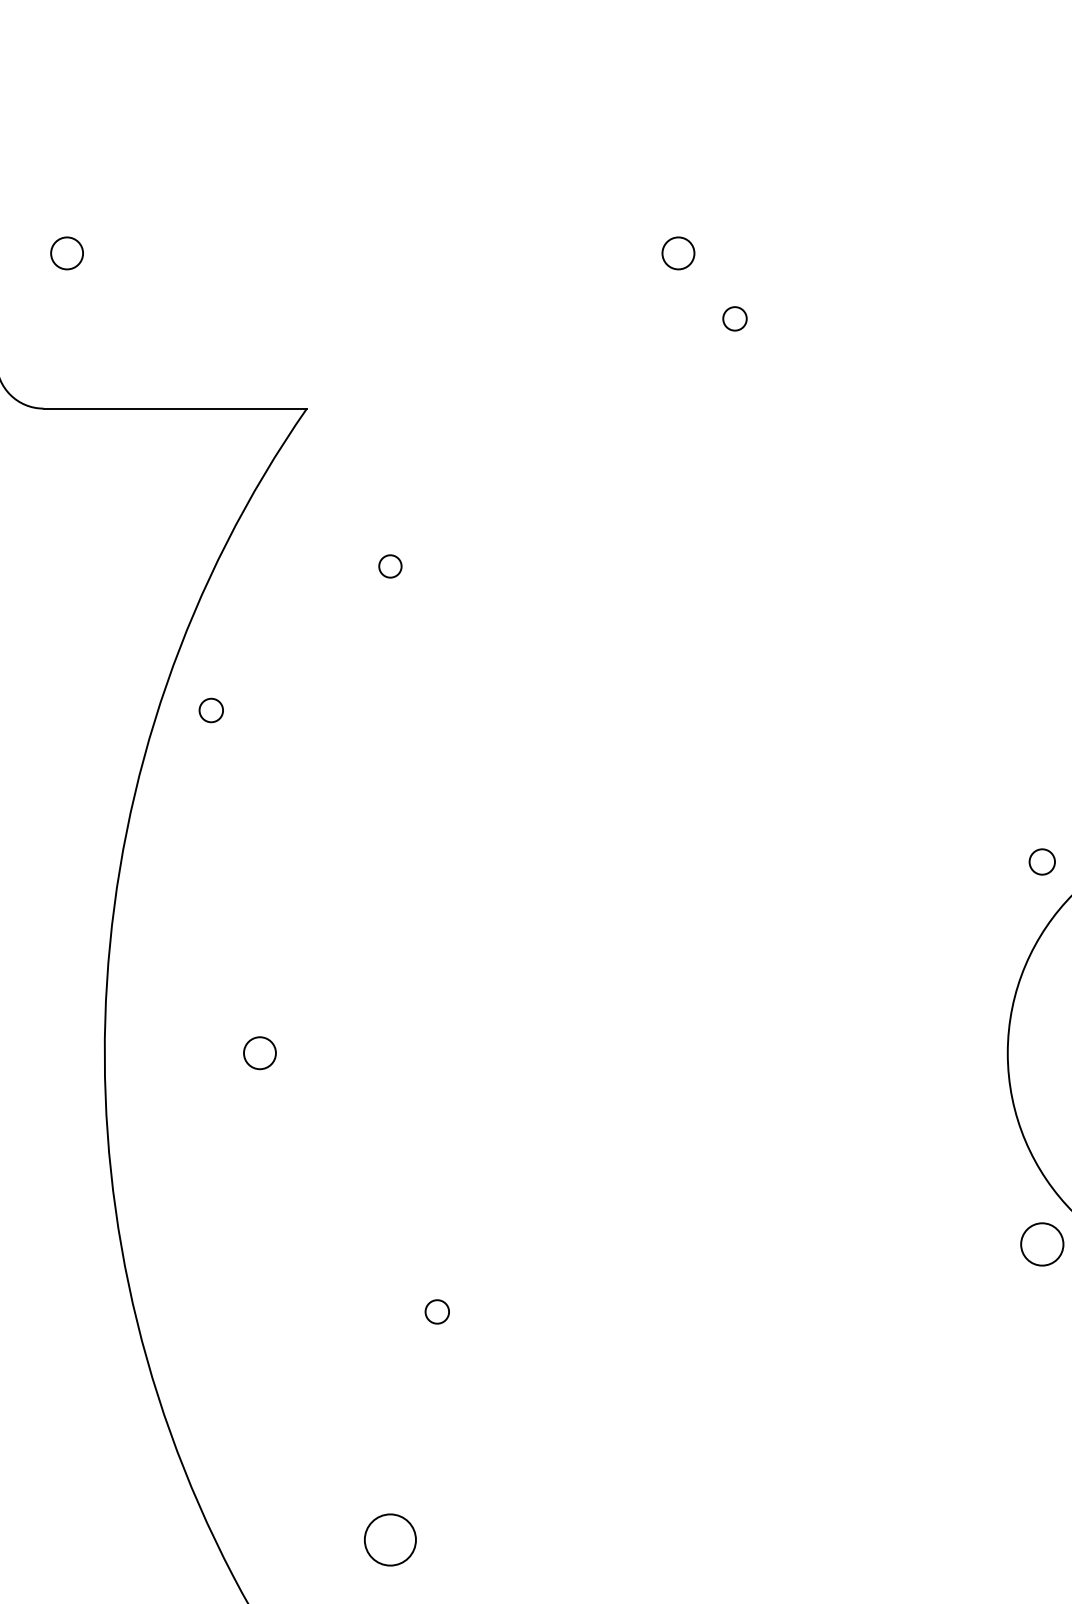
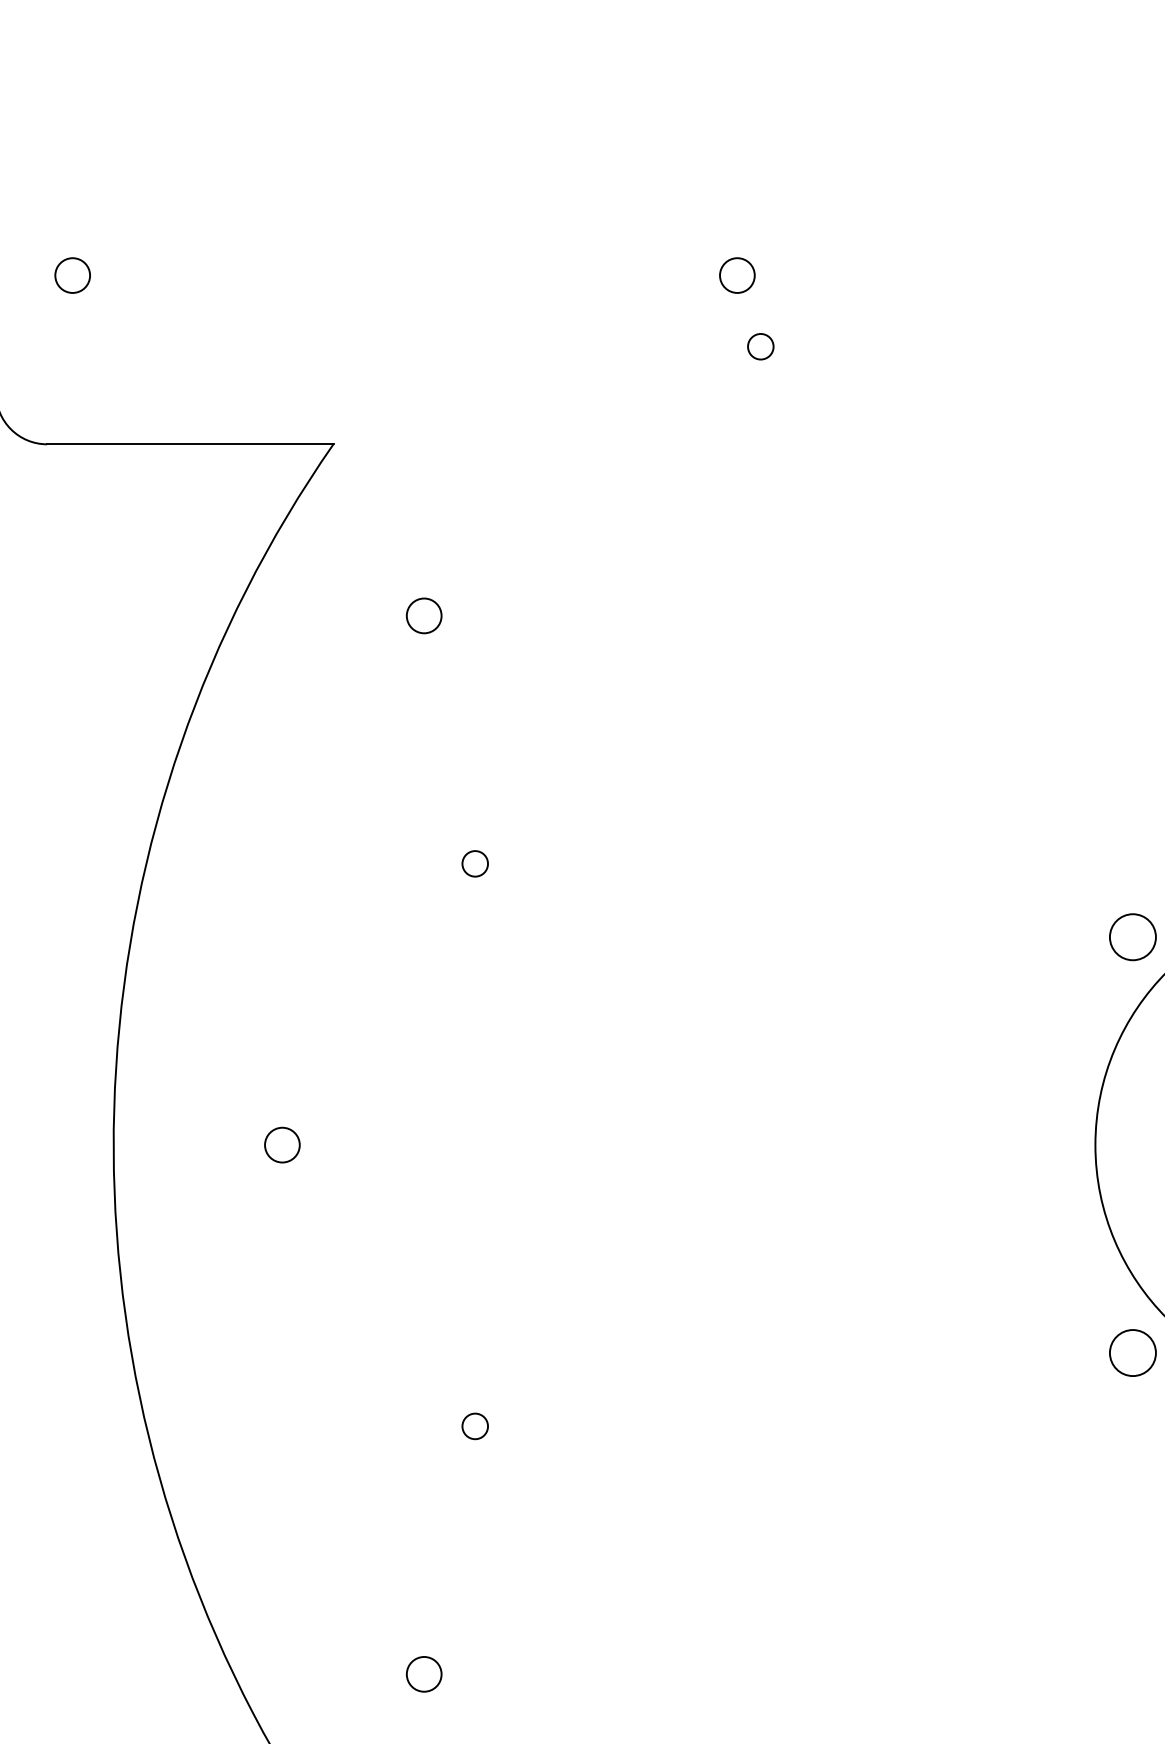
circle: (734, 318) -> (760, 346), moved
circle: (390, 566) -> (424, 615), size x1.43
circle: (210, 710) -> (474, 863), moved
circle: (1042, 861) -> (1133, 936), size x1.67
circle: (390, 1540) -> (424, 1674), size x0.62

